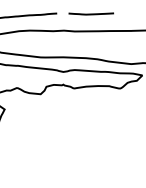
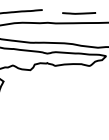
line: (91, 14) -> (79, 13), moved

